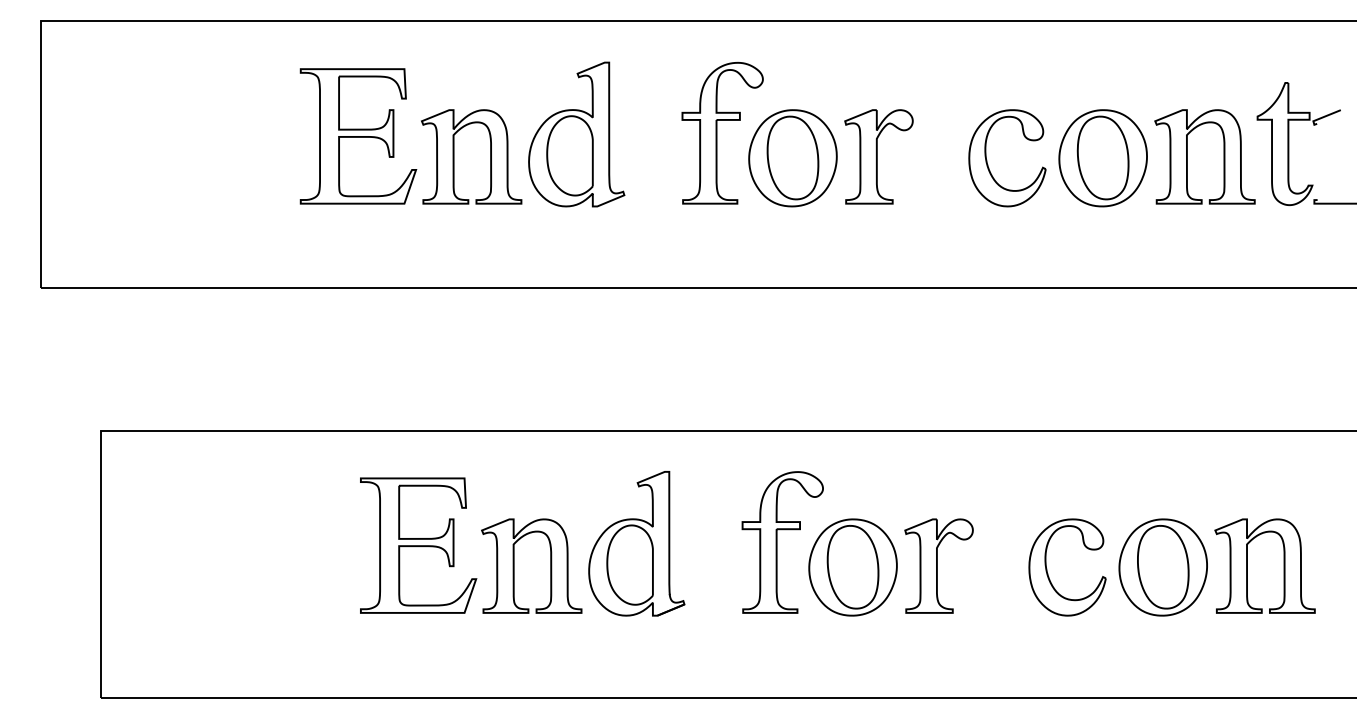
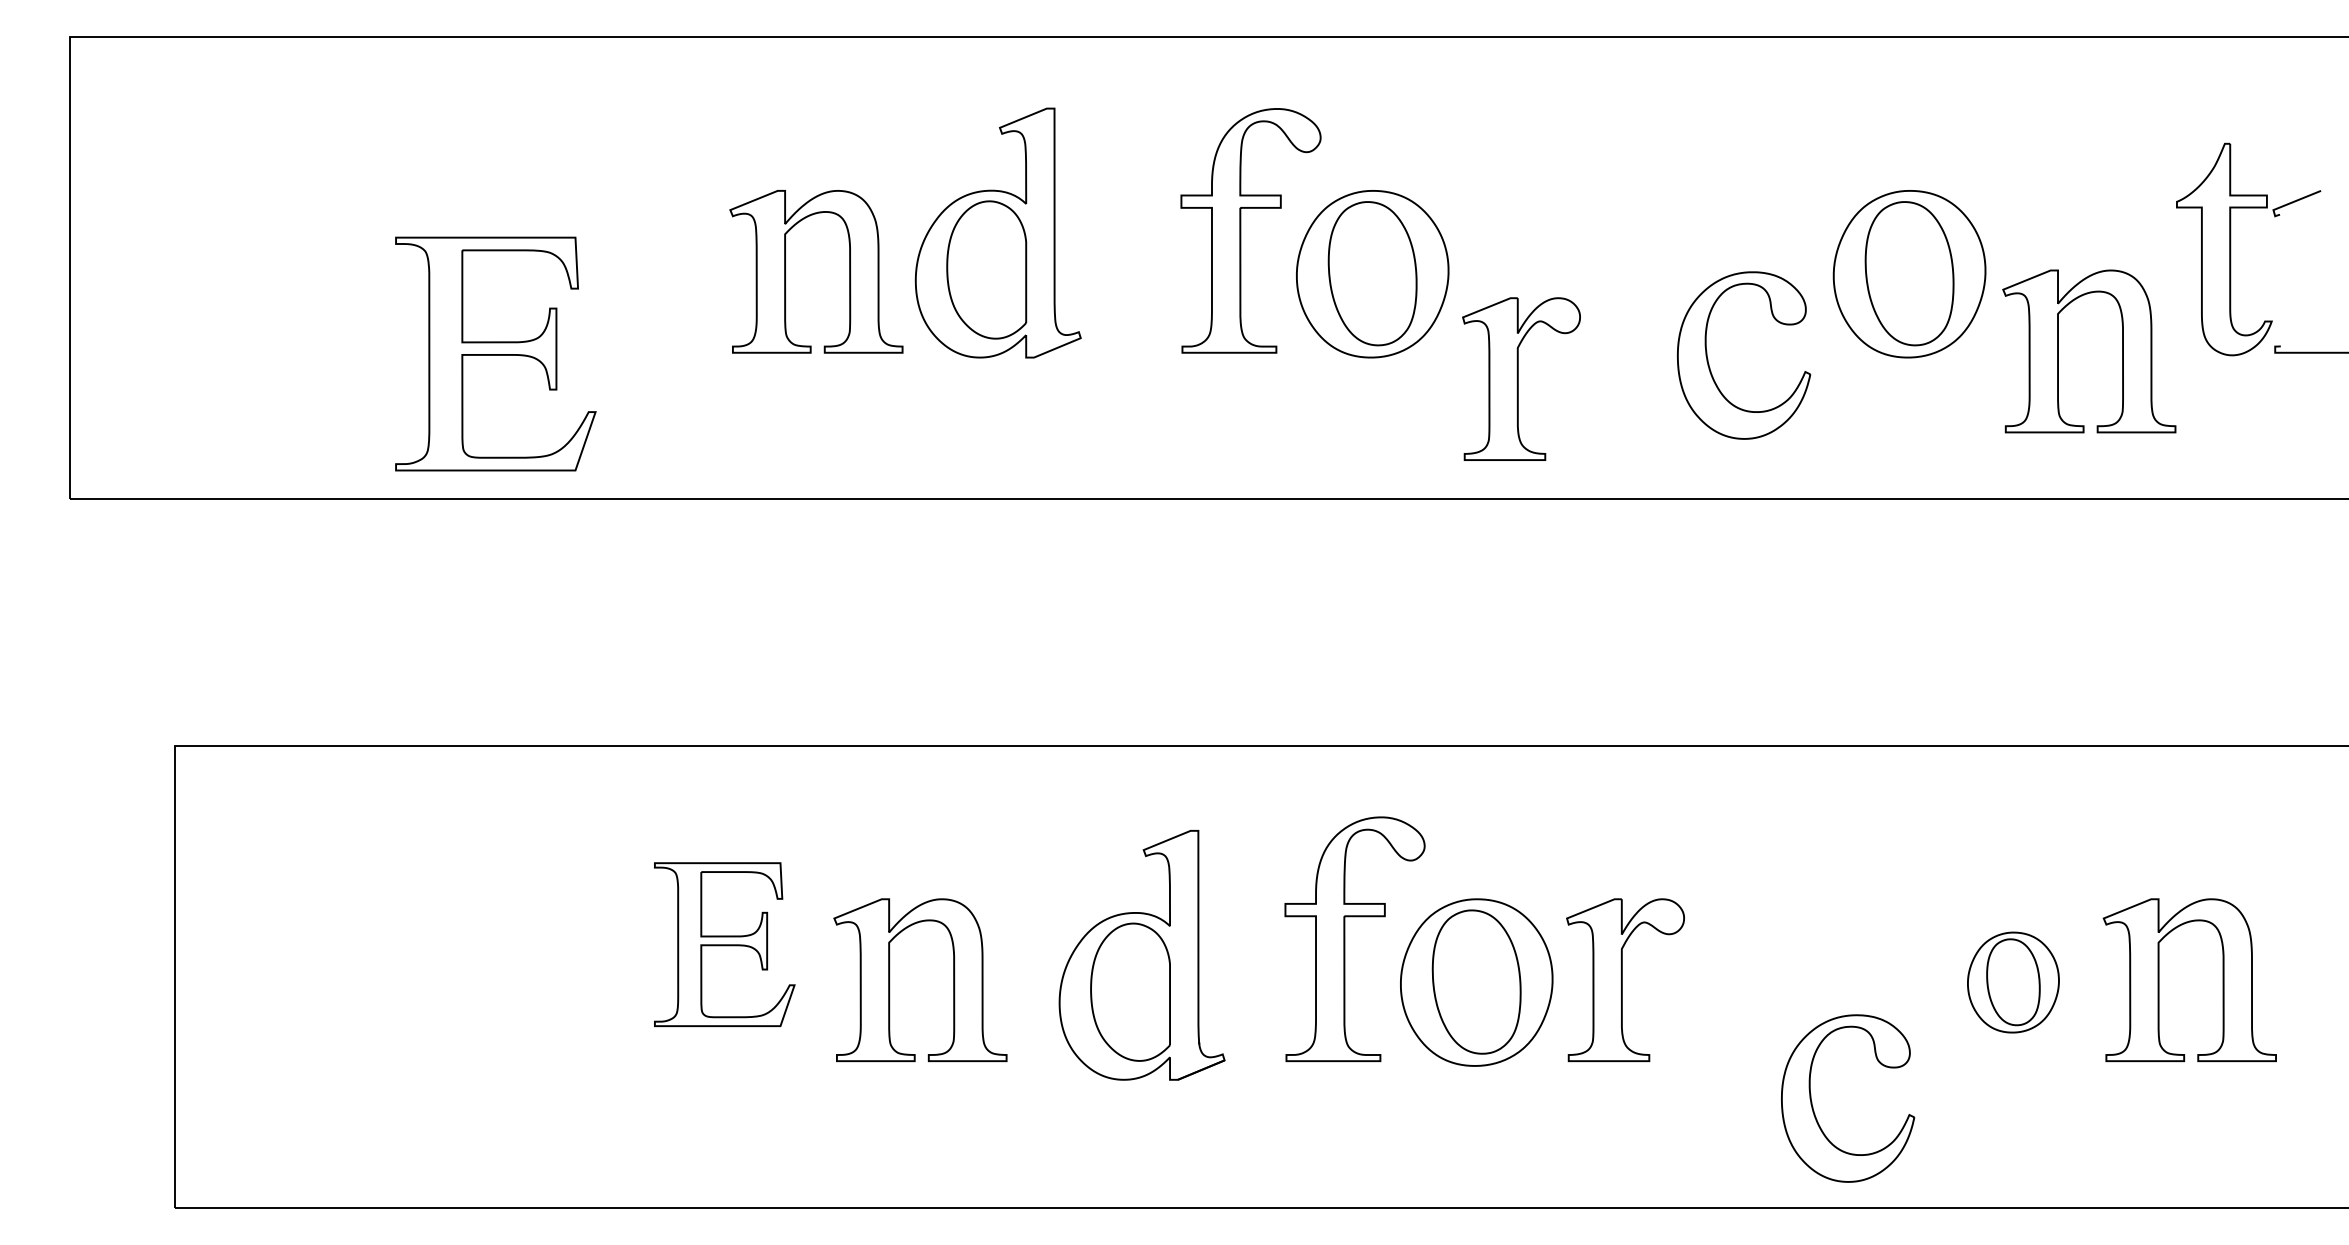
part: (358, 136) -> (495, 354), moved
part: (878, 156) -> (1520, 378), moved
part: (1187, 156) -> (2059, 350), moved
part: (988, 164) -> (1711, 366), moved
part: (636, 543) -> (1141, 954), moved
part: (418, 545) -> (724, 944), size x0.7
part: (1162, 567) -> (2012, 982), size x0.6
part: (1048, 573) -> (1814, 1108), moved

